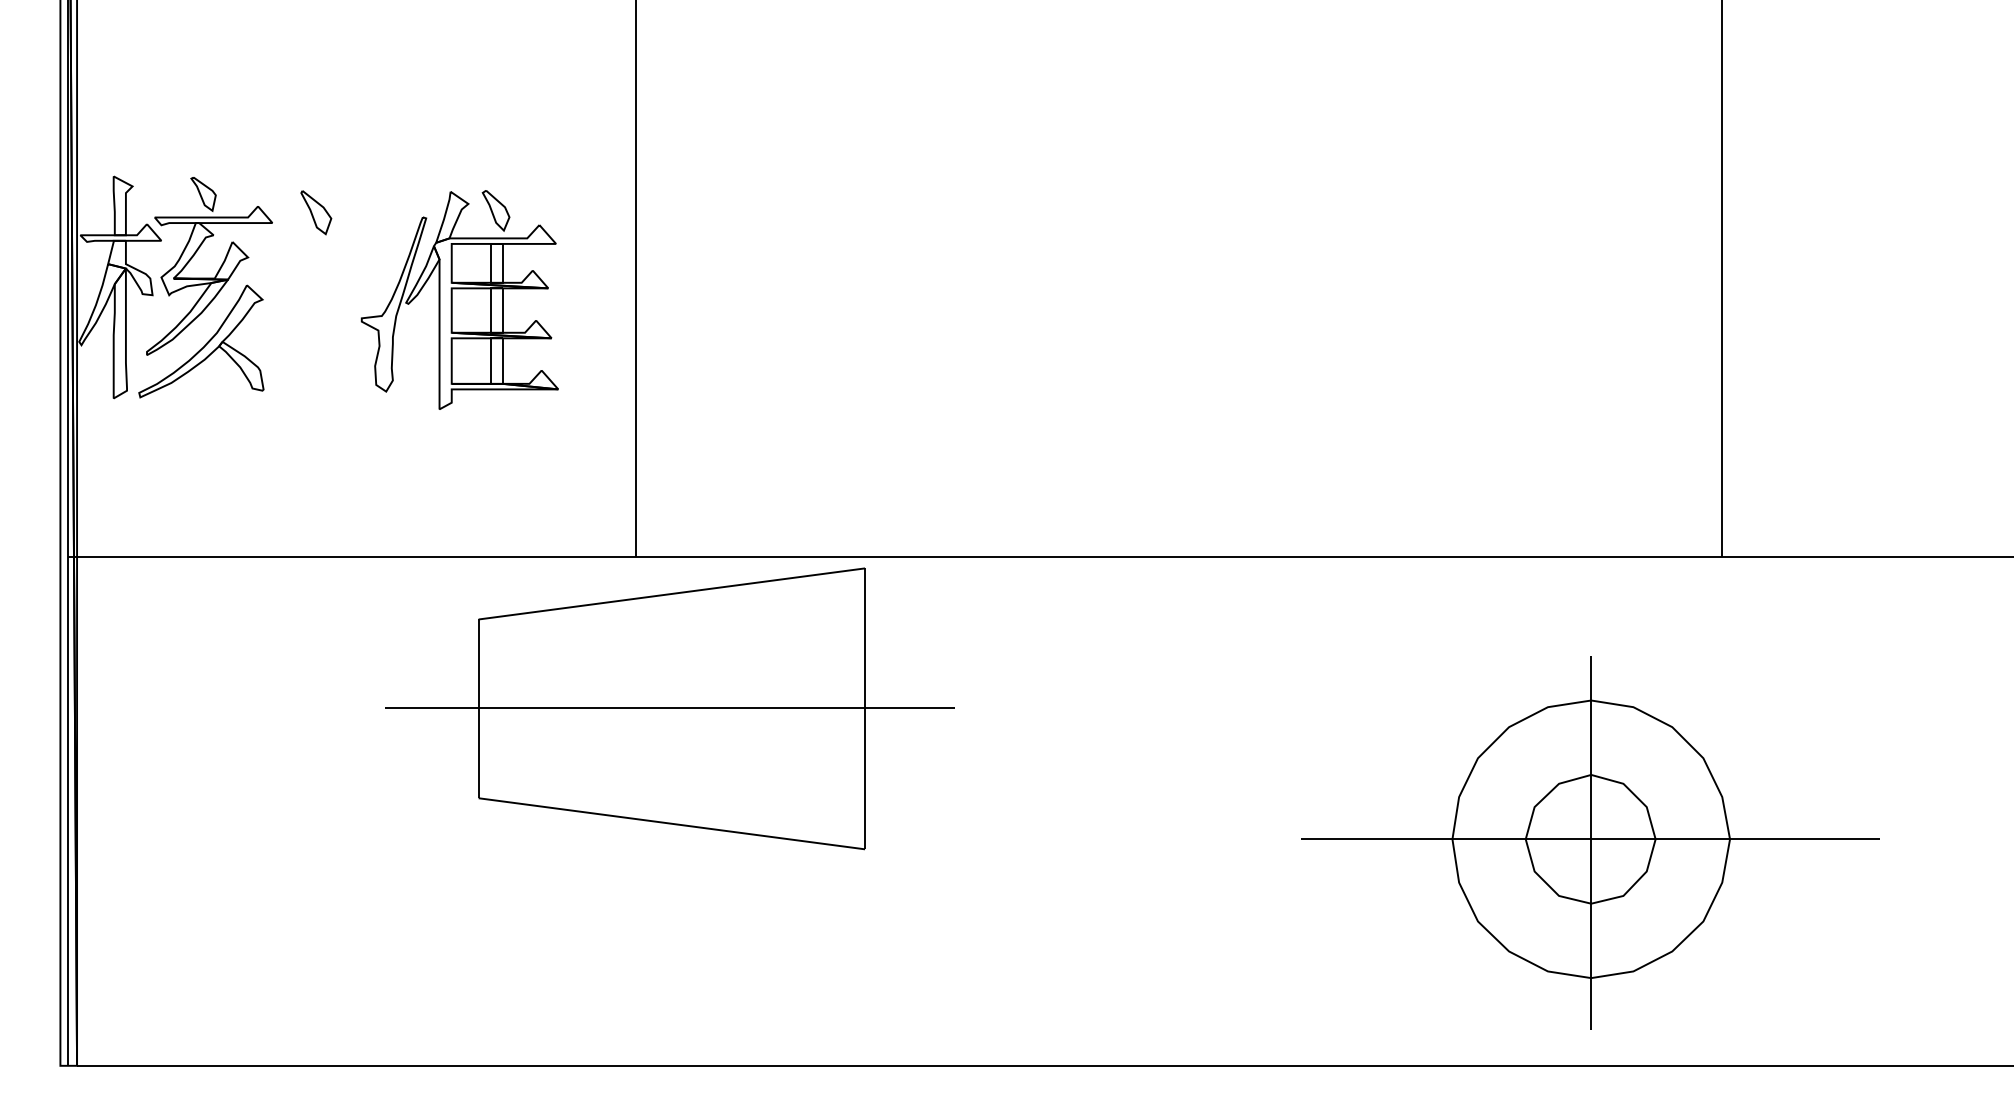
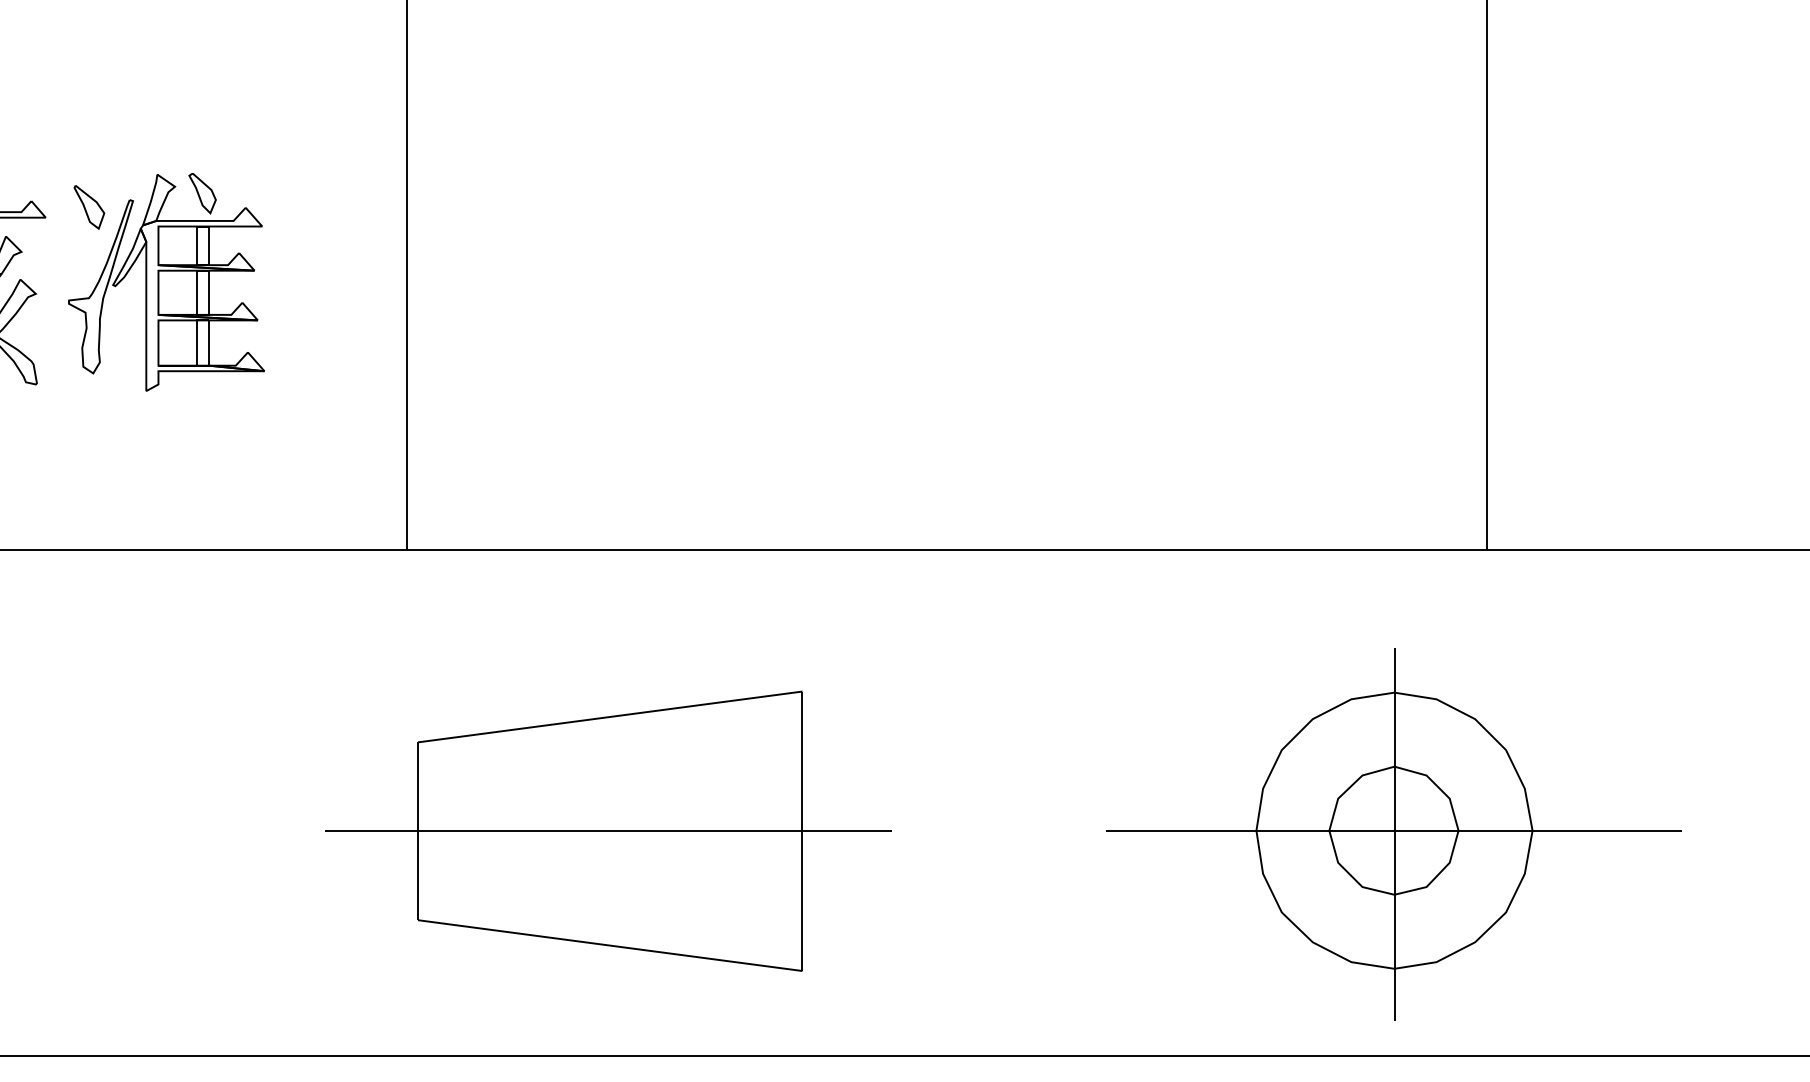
part: (459, 299) -> (166, 281), moved
part: (669, 708) -> (607, 830), moved
part: (1590, 842) -> (1393, 833), moved

